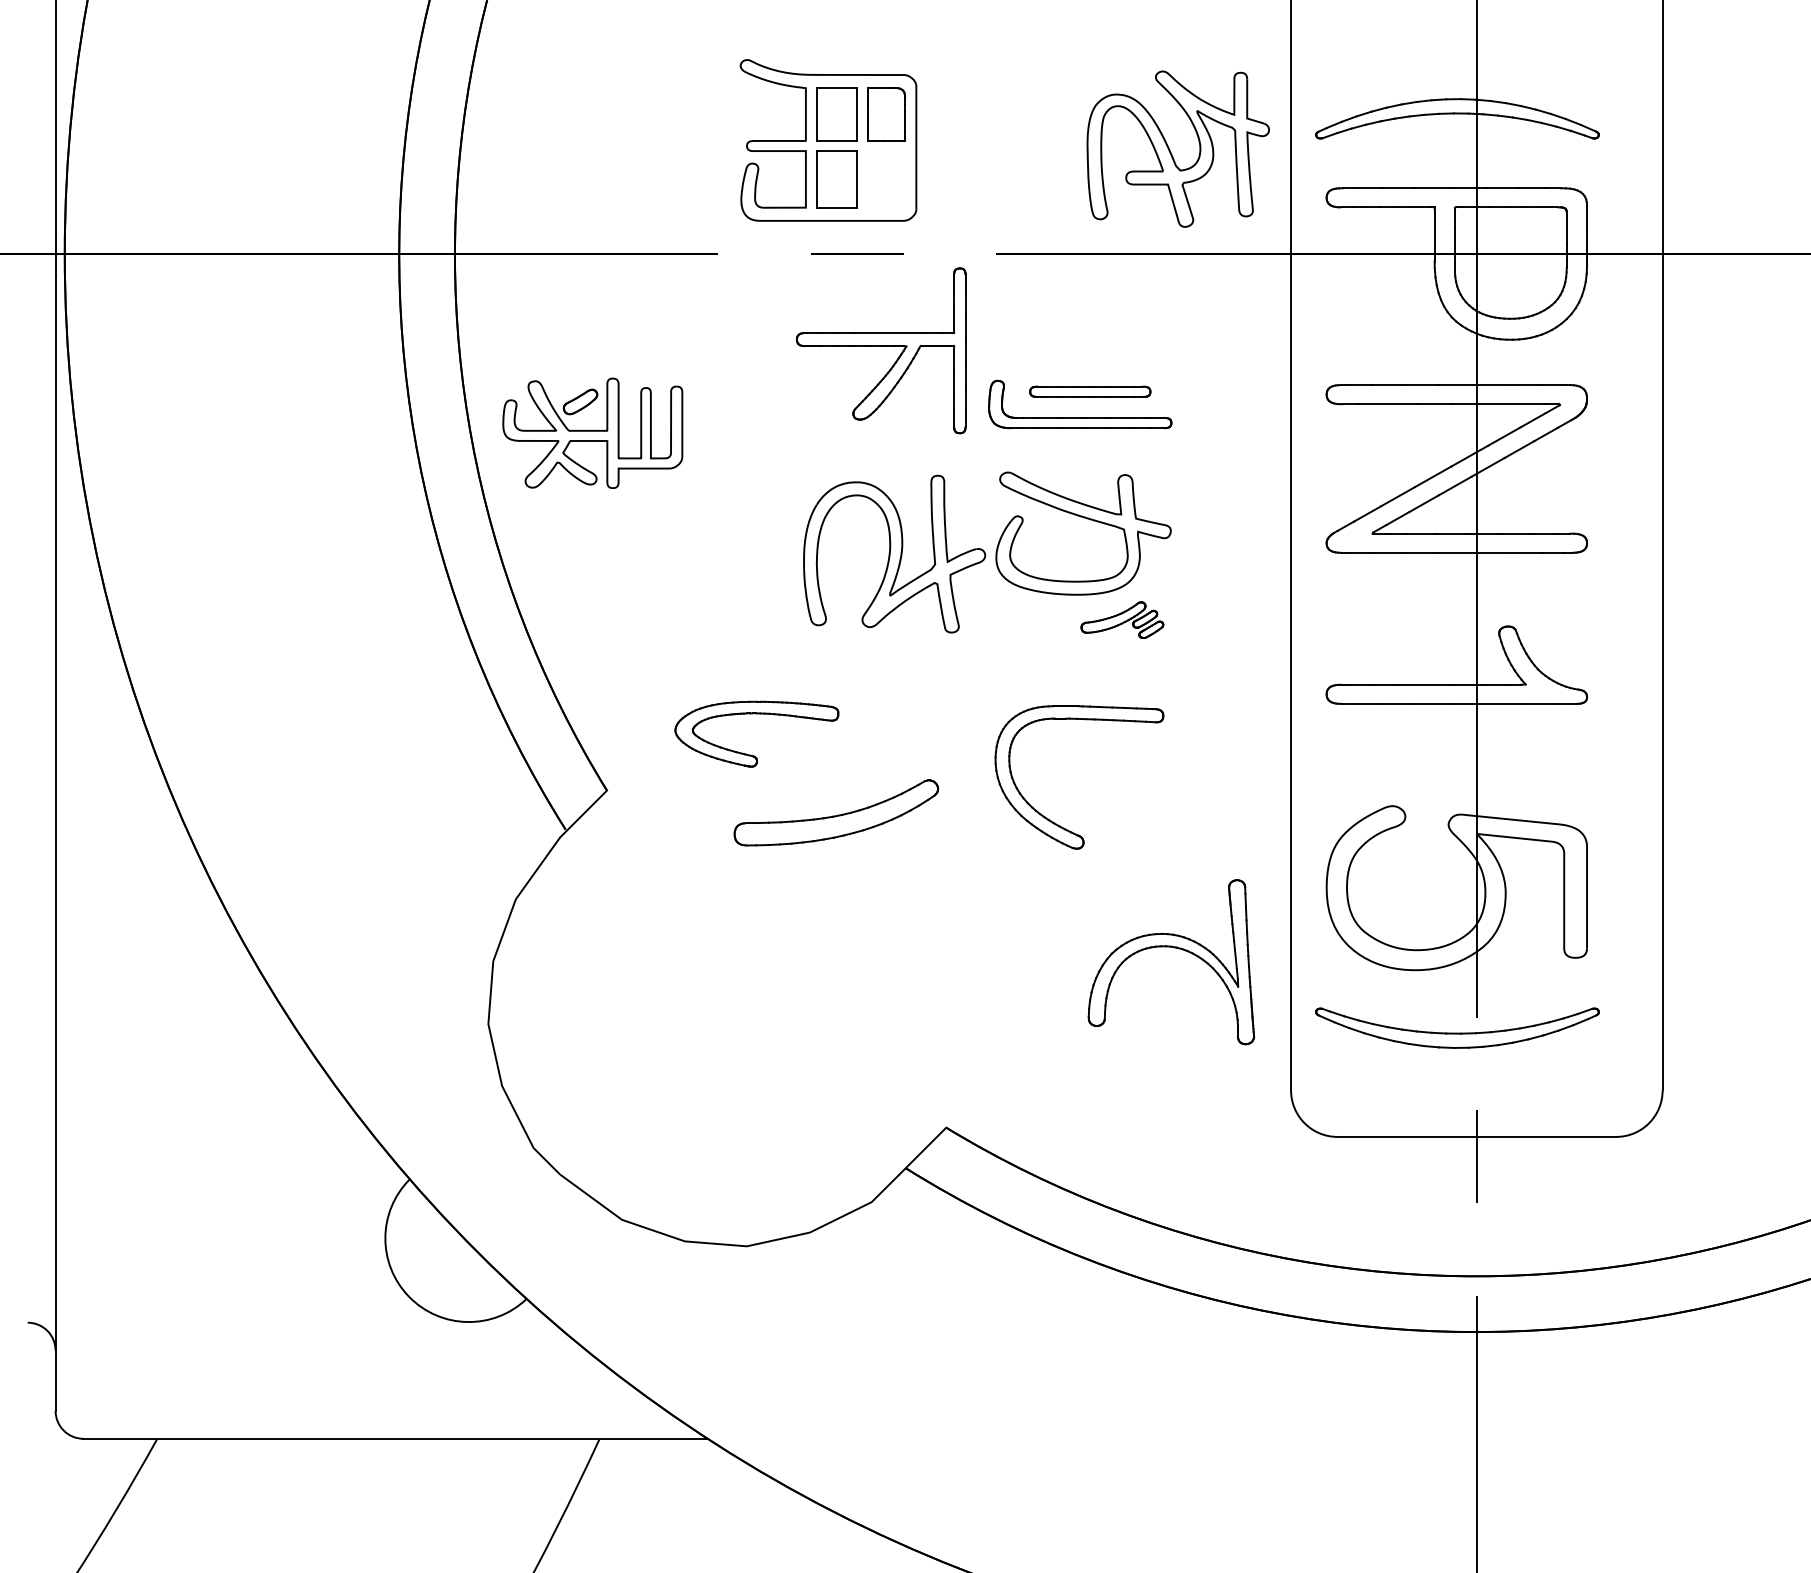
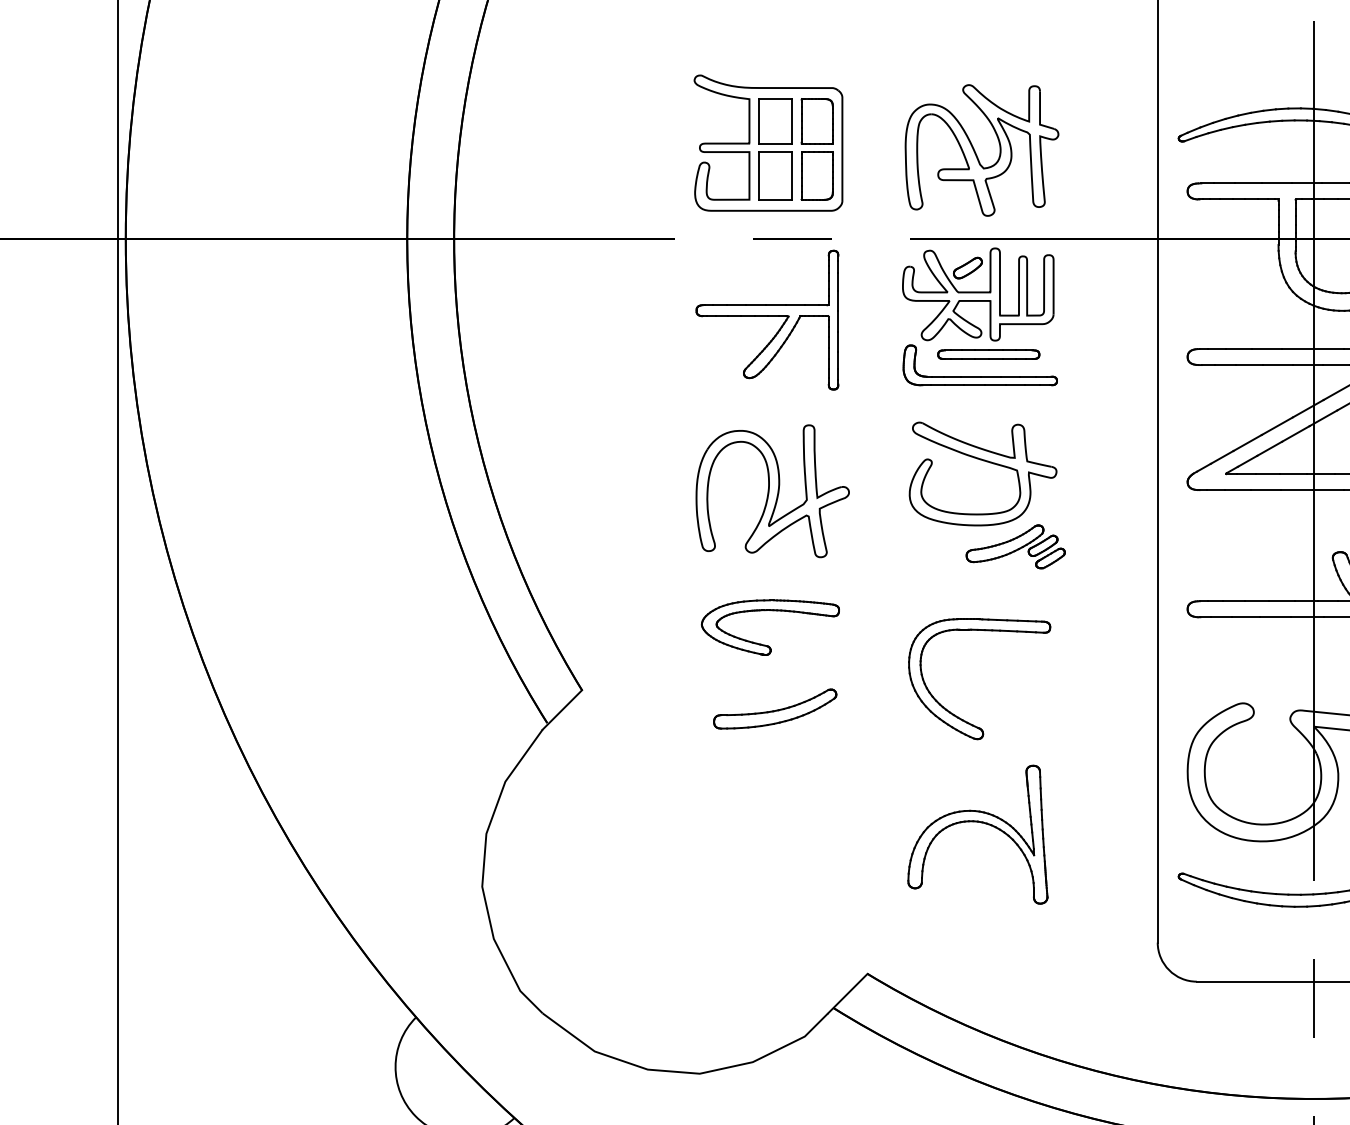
part: (1170, 149) -> (975, 150), moved
part: (885, 179) -> (816, 176), added
part: (881, 350) -> (767, 319), moved
part: (592, 432) -> (977, 293), moved
part: (894, 553) -> (772, 490), moved
part: (1122, 619) -> (1015, 546), size x1.43
part: (756, 714) -> (770, 611), moved
part: (836, 812) -> (775, 708), size x0.71
part: (1174, 948) -> (980, 823), moved

